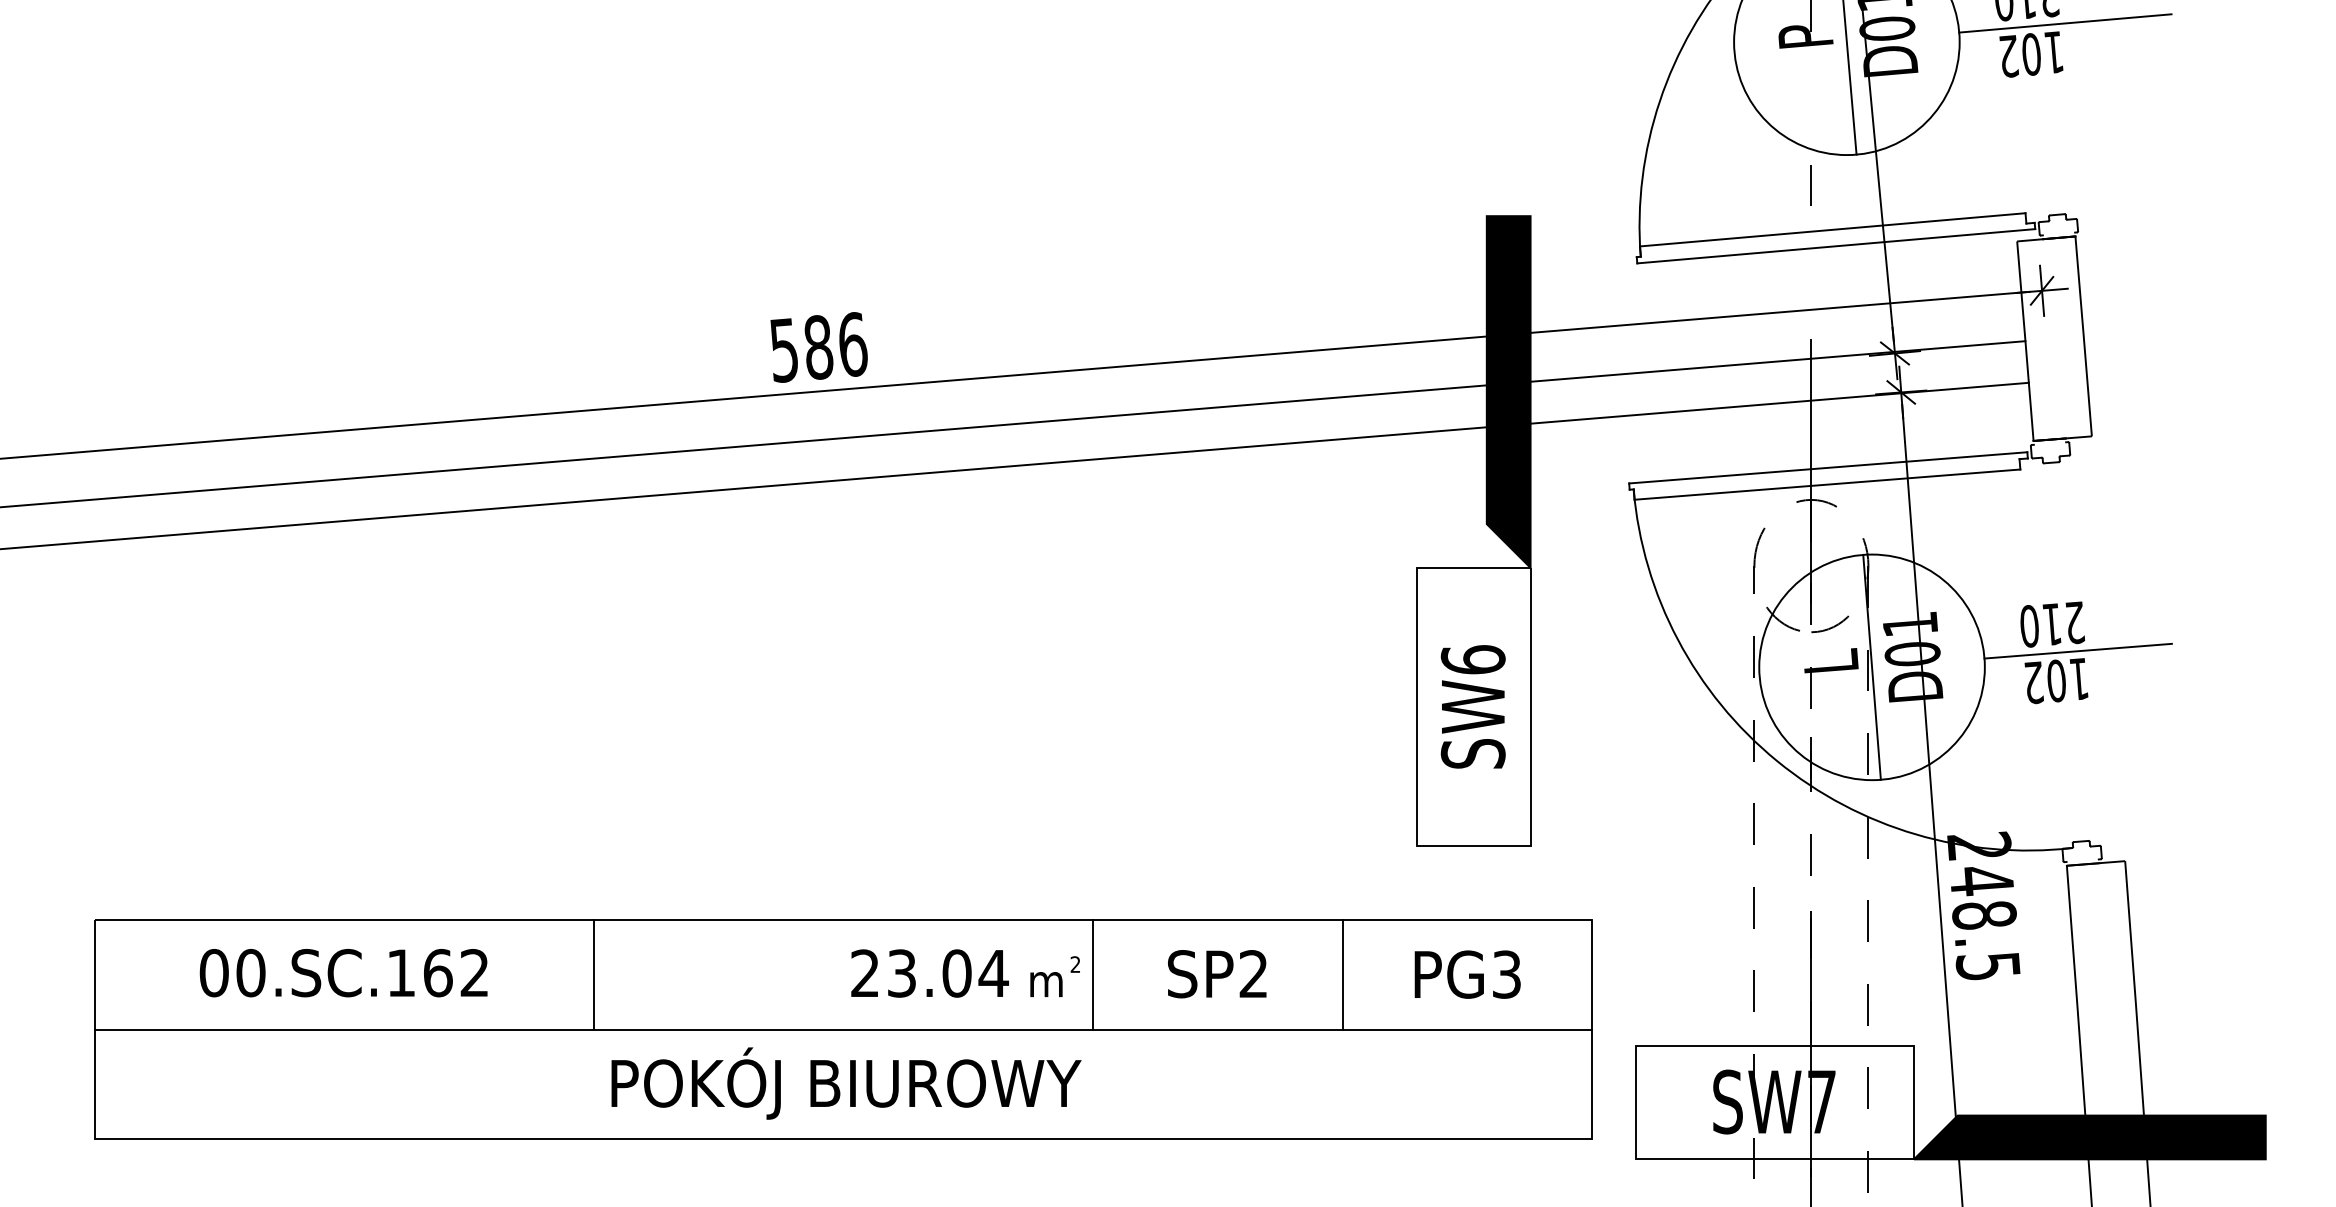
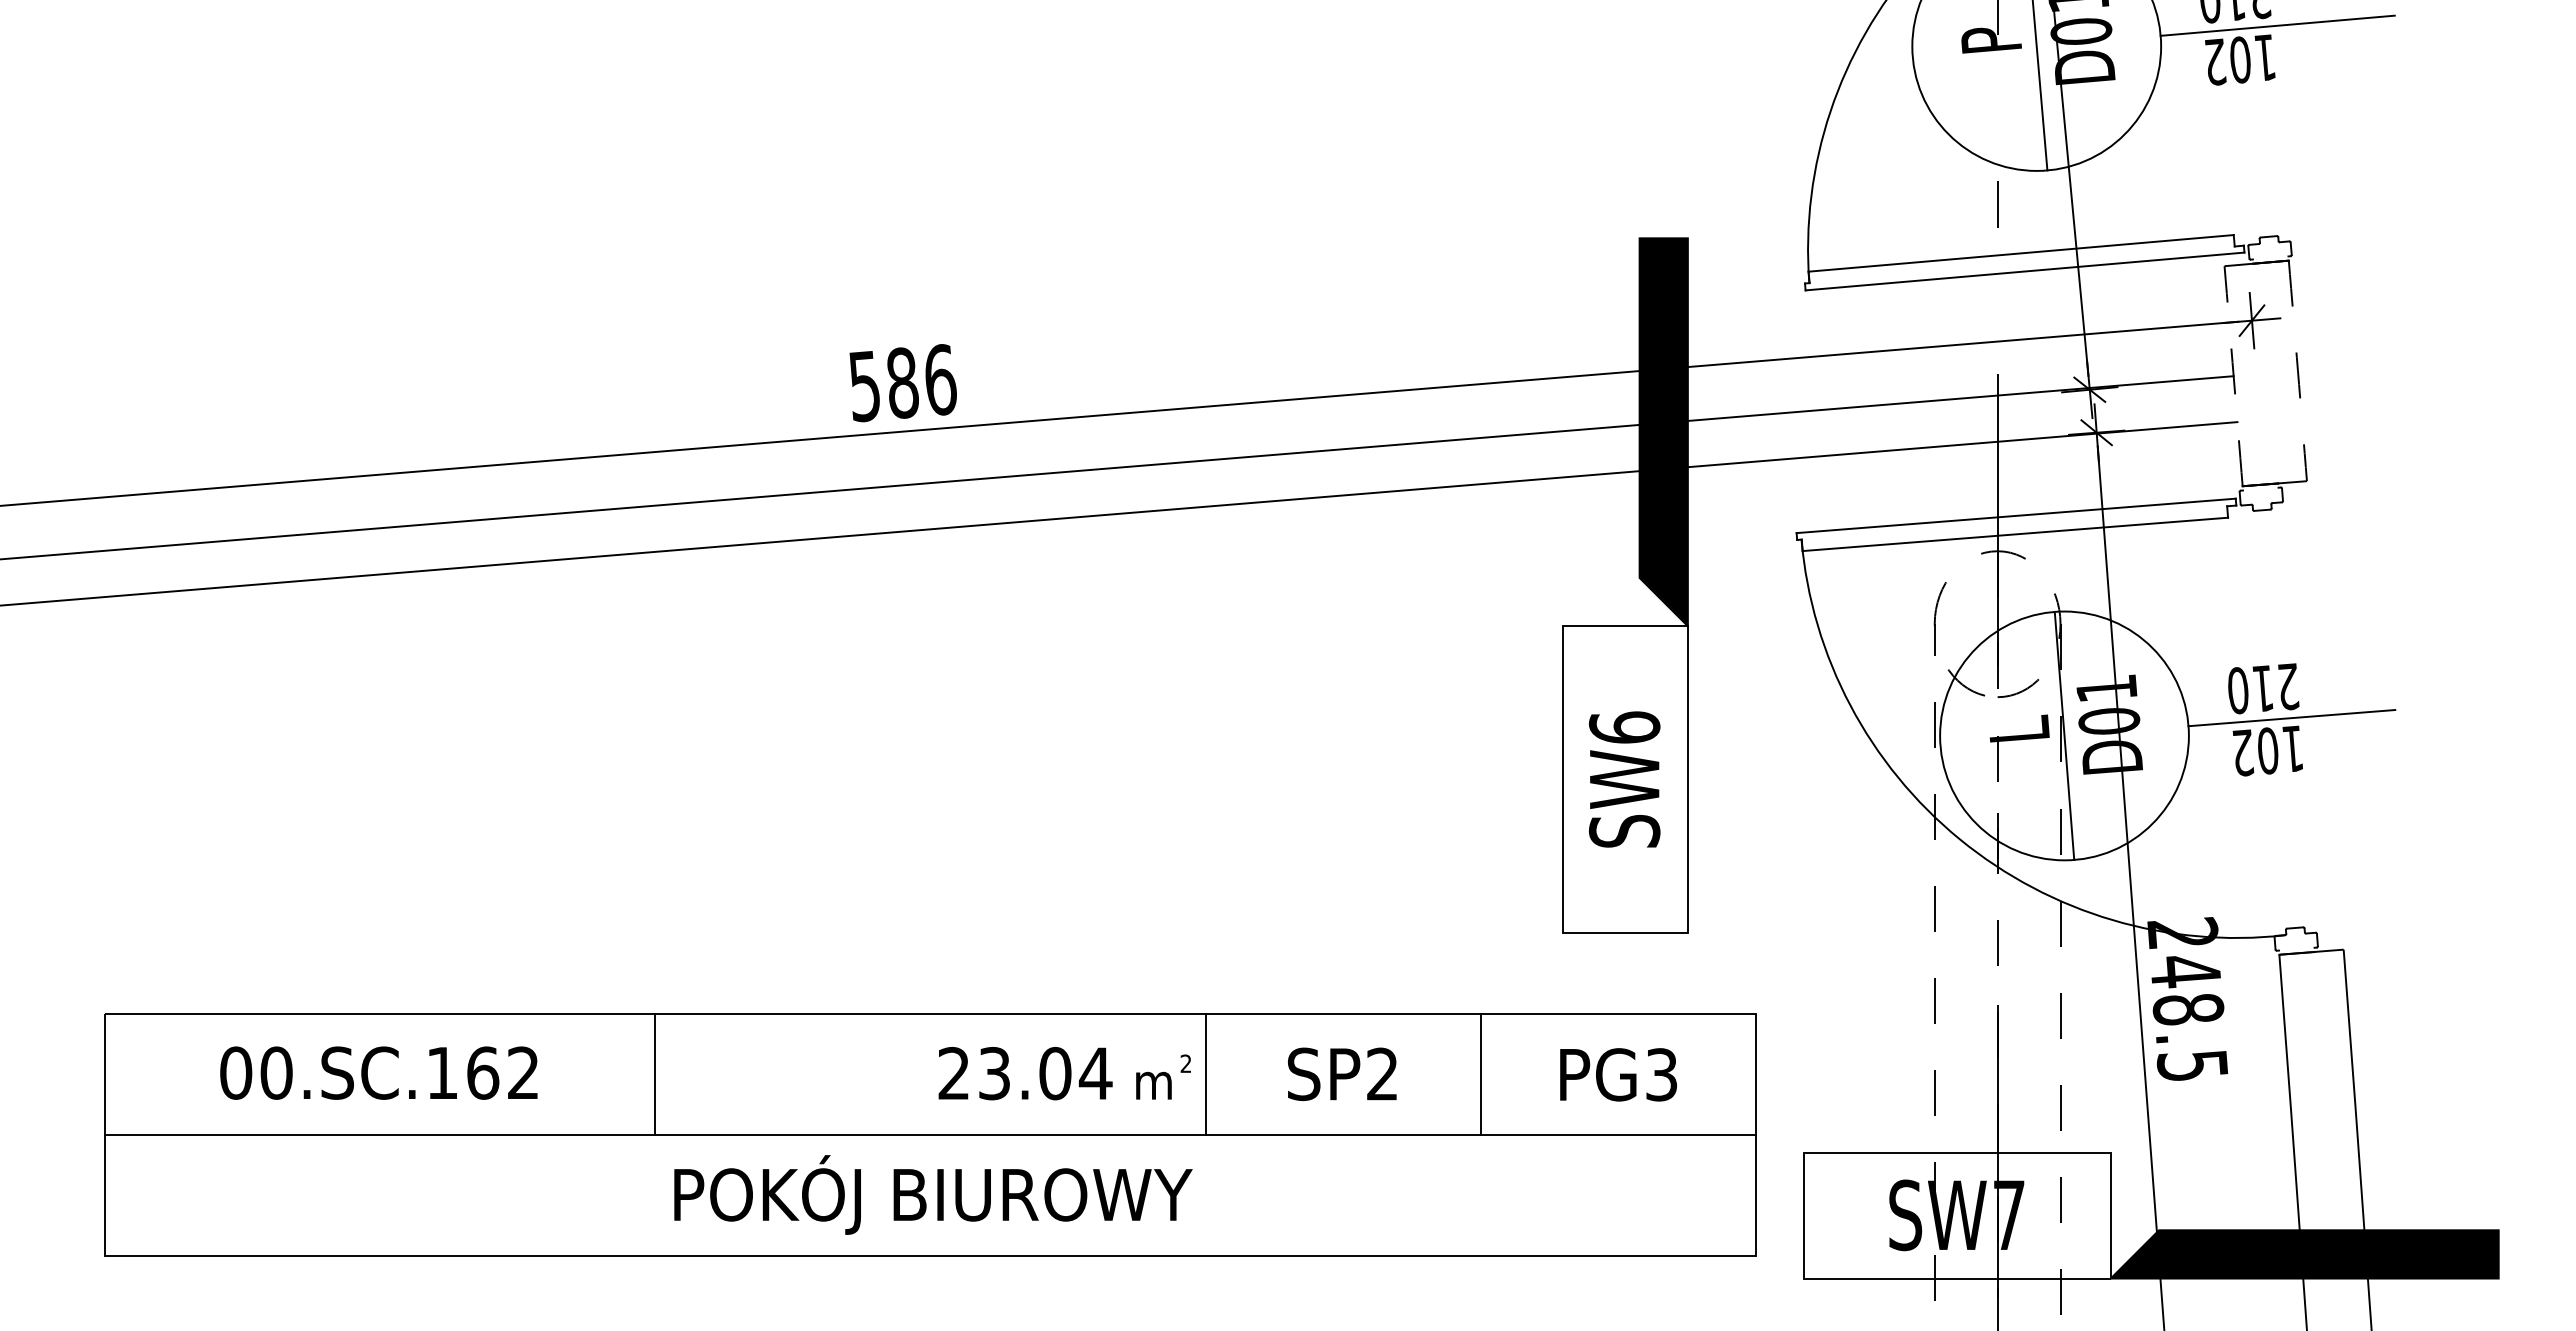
line: (2083, 336) -> (2297, 370), solid -> dashed
line: (2025, 341) -> (2233, 376), solid -> dashed

